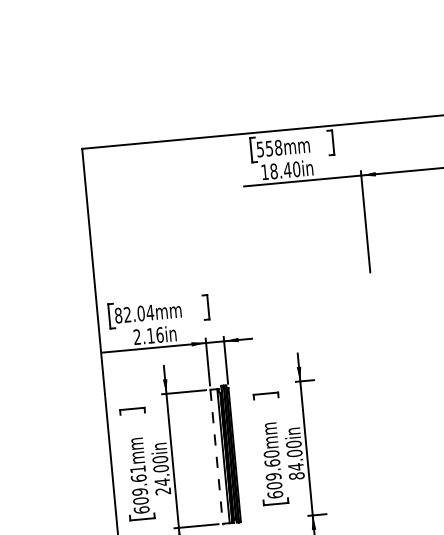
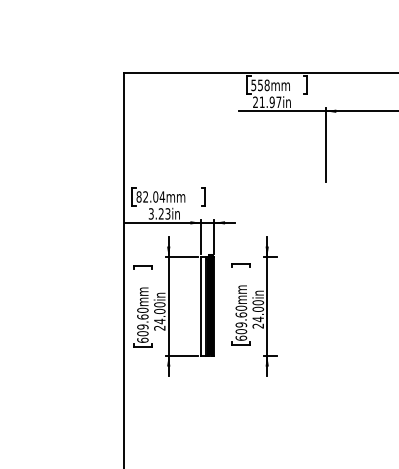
text: (281, 171) -> (267, 102), 18.40in -> 21.97in
text: (148, 335) -> (159, 213), 2.16in -> 3.23in
line: (217, 458) -> (201, 307), dashed -> solid
text: (137, 468) -> (142, 309), 609.61mm -> 609.60mm
text: (297, 475) -> (258, 325), 84.00in -> 24.00in

